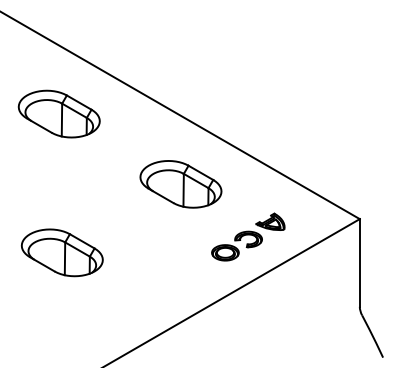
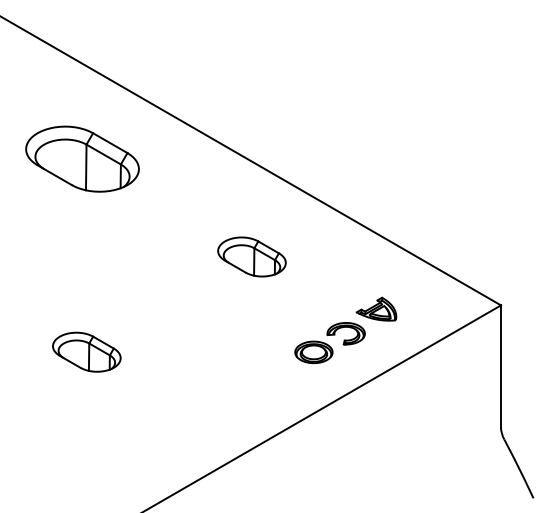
part: (180, 184) -> (251, 256), size x0.6
part: (62, 252) -> (86, 351), size x0.6

